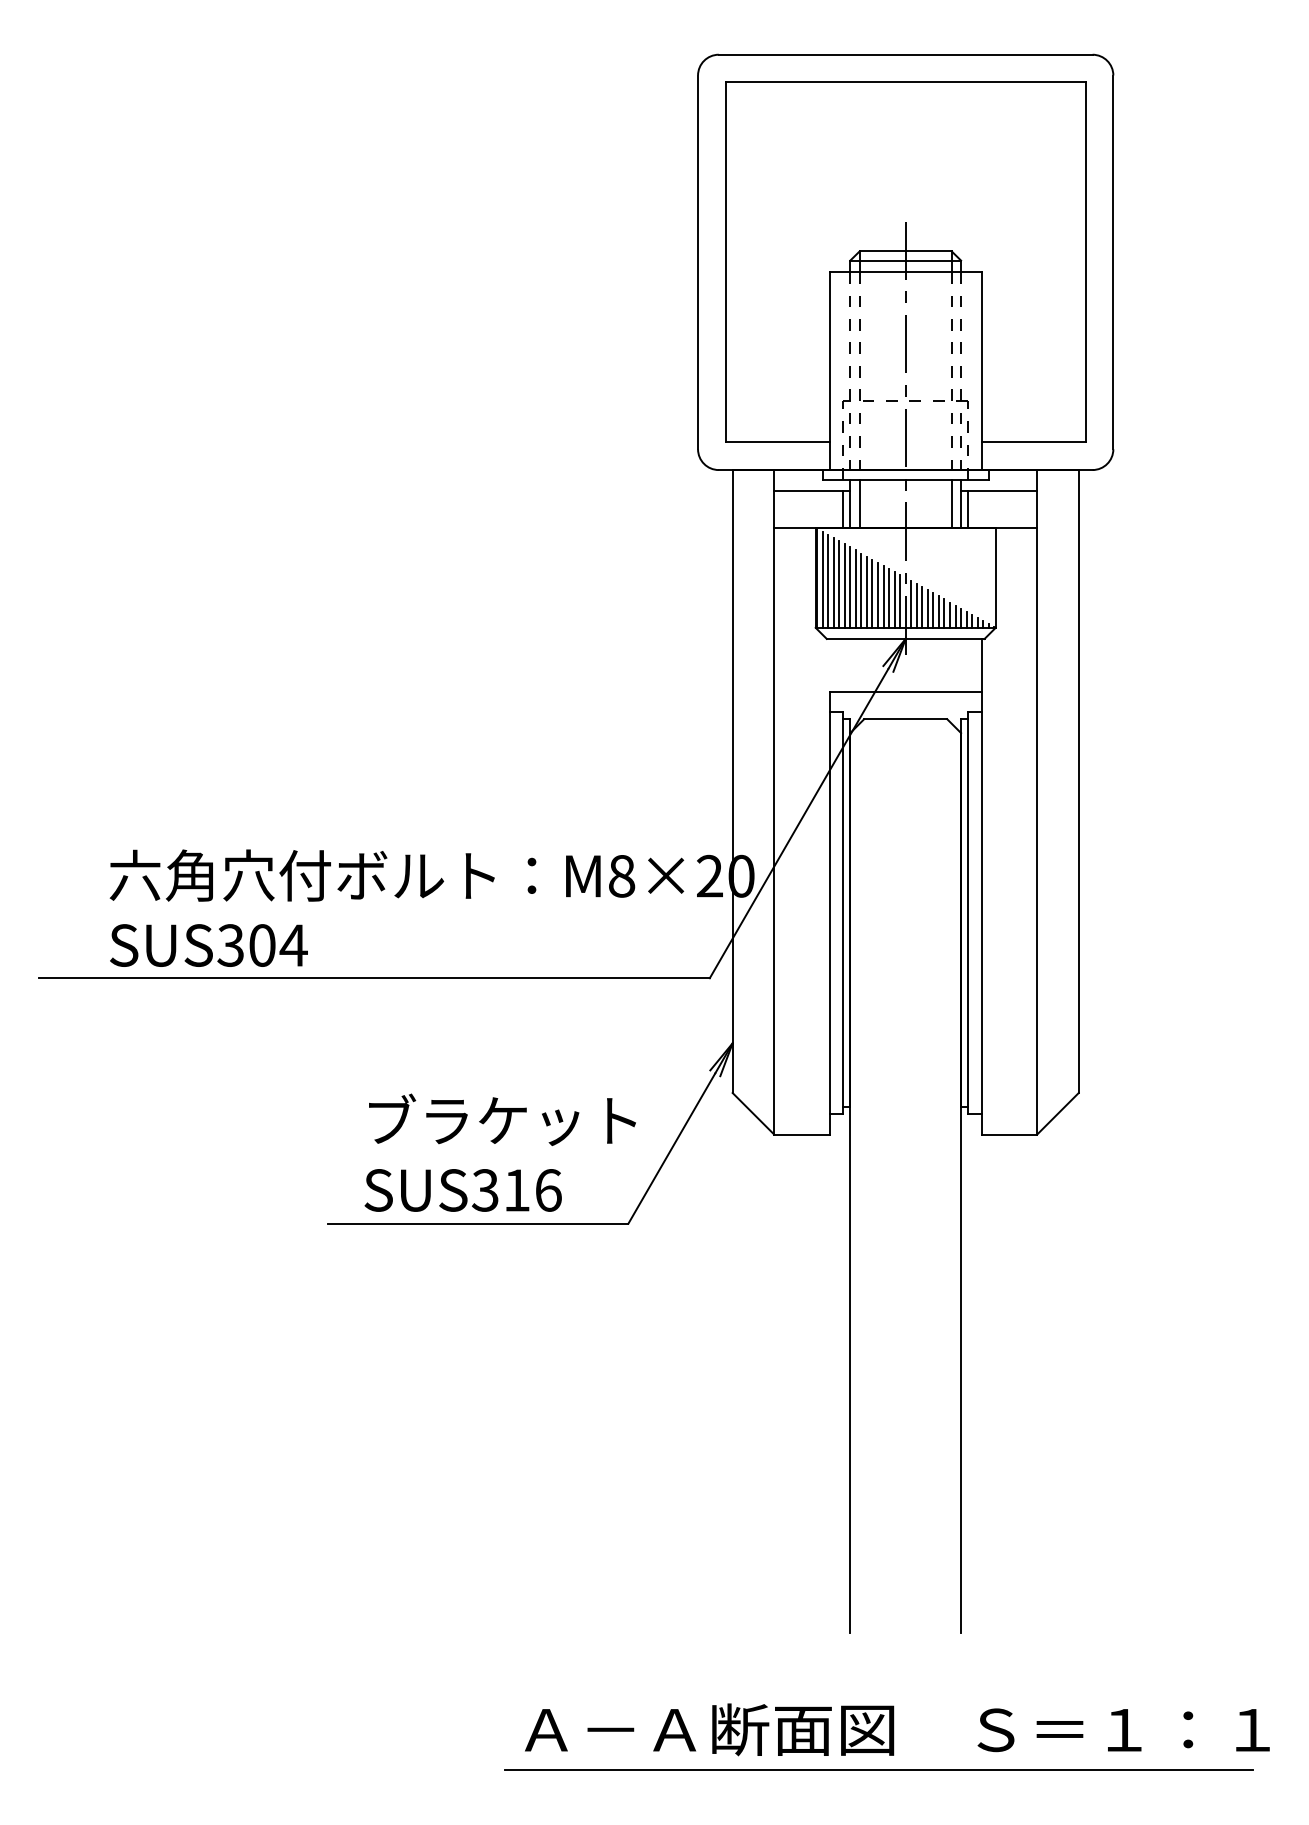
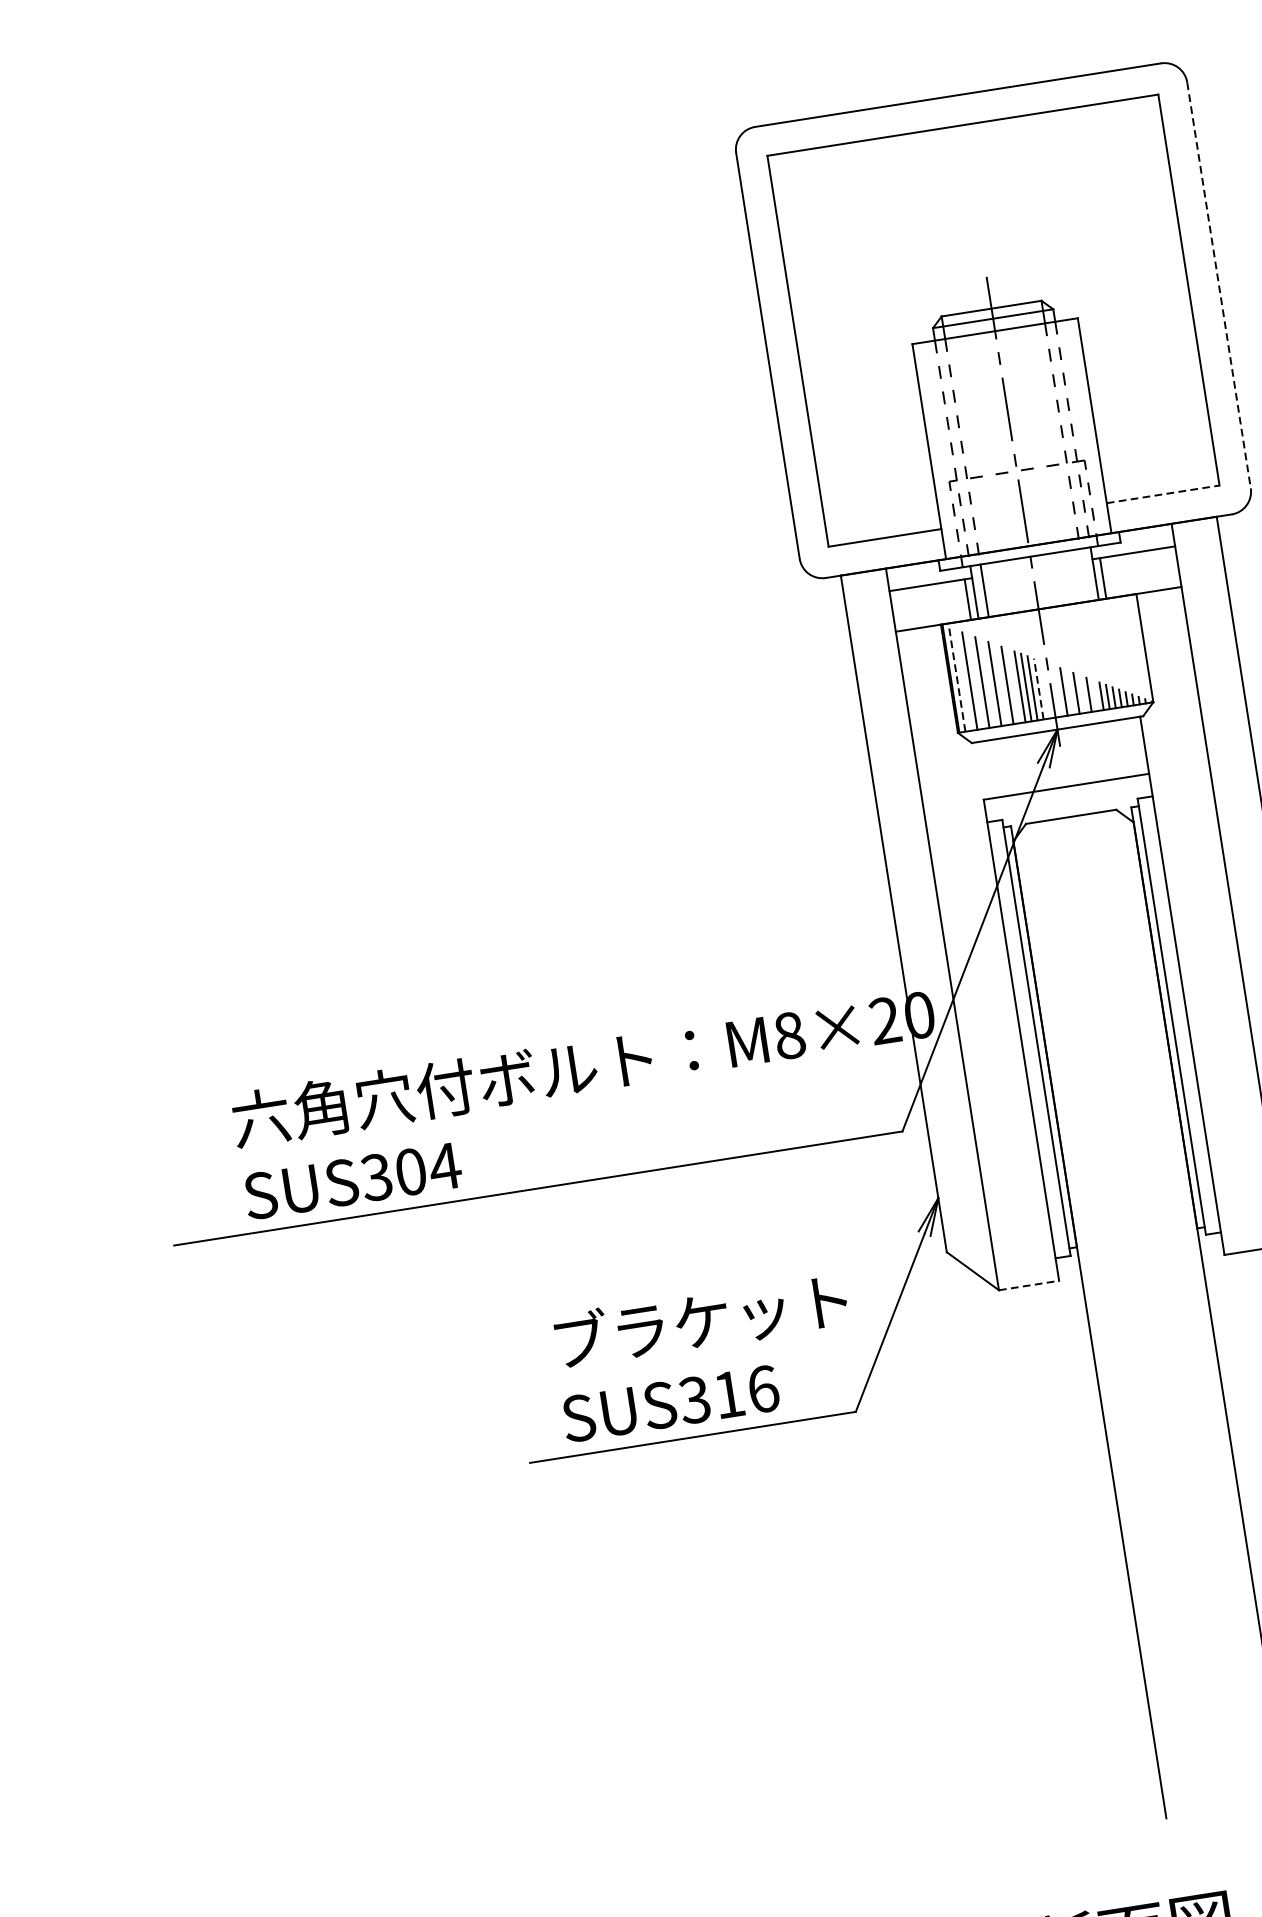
line: (1113, 262) -> (1219, 285), solid -> dashed
line: (1033, 442) -> (1162, 494), solid -> dashed
line: (951, 503) -> (1084, 574), removed
line: (822, 579) -> (957, 679), solid -> dashed
line: (828, 581) -> (963, 680), removed
line: (839, 584) -> (976, 681), removed
line: (850, 587) -> (988, 683), removed
line: (861, 590) -> (1001, 684), removed
line: (872, 593) -> (1013, 685), removed
line: (894, 599) -> (1038, 688), solid -> dashed
line: (900, 600) -> (1045, 688), removed
line: (911, 604) -> (1057, 691), removed
line: (922, 607) -> (1070, 692), removed
line: (933, 610) -> (1082, 694), removed
line: (944, 613) -> (1095, 695), removed
line: (801, 1134) -> (1028, 1285), solid -> dashed

